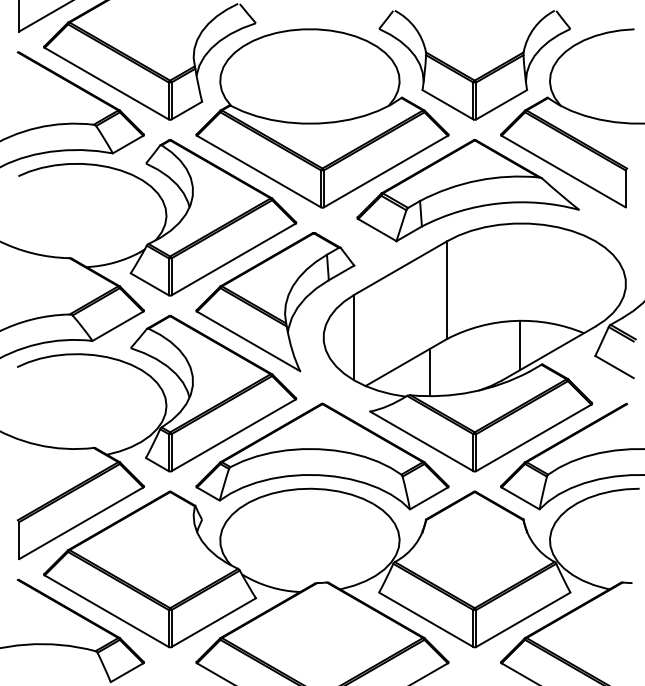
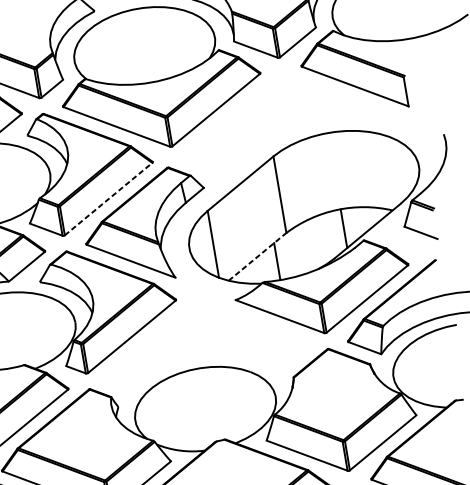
part: (467, 190) -> (282, 114), removed
line: (233, 259) -> (108, 199), solid -> dashed
line: (406, 362) -> (257, 256), solid -> dashed
part: (322, 456) -> (204, 341), removed

